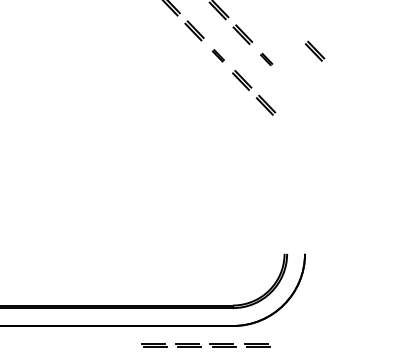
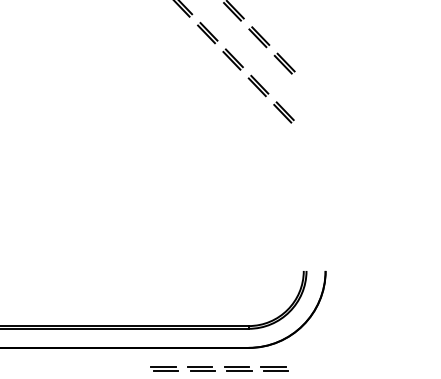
part: (314, 50) -> (335, 54), removed
part: (218, 55) -> (233, 59), size x1.67
part: (266, 59) -> (284, 63), size x1.67

